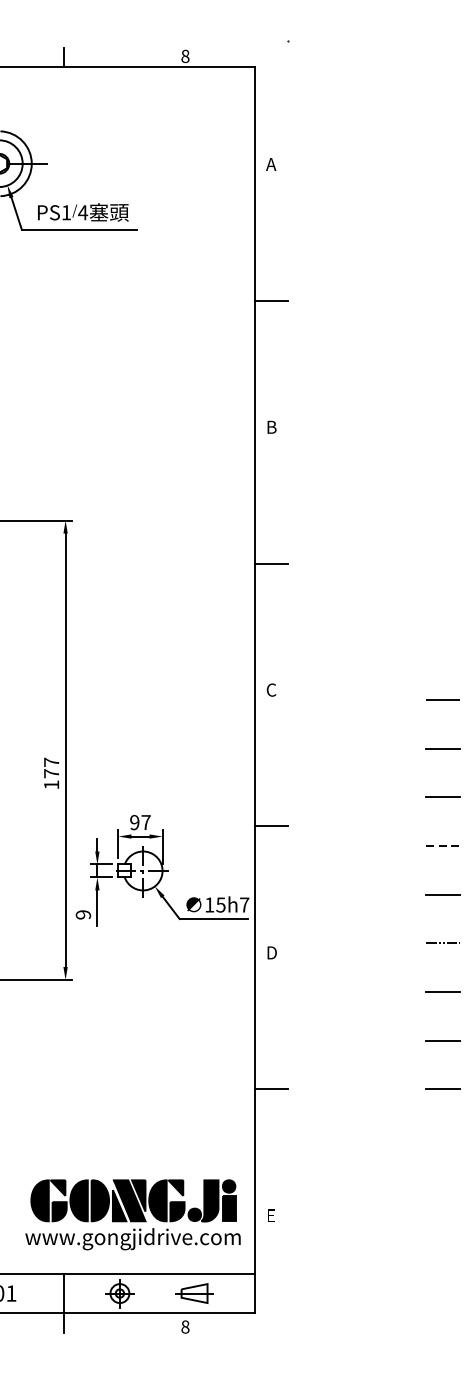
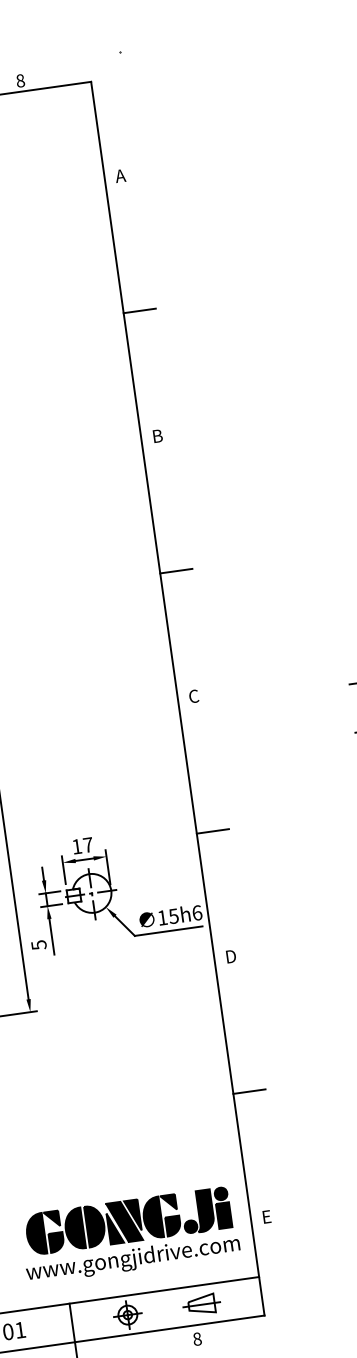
text: (134, 822) -> (76, 846), 97 -> 17
text: (244, 904) -> (197, 912), 15h7 -> 15h6
text: (82, 914) -> (38, 944), 9 -> 5

